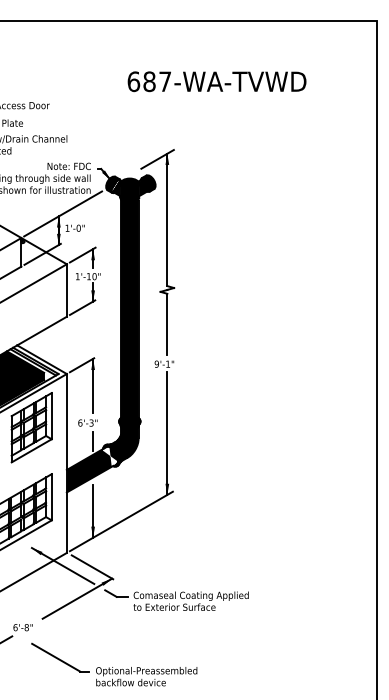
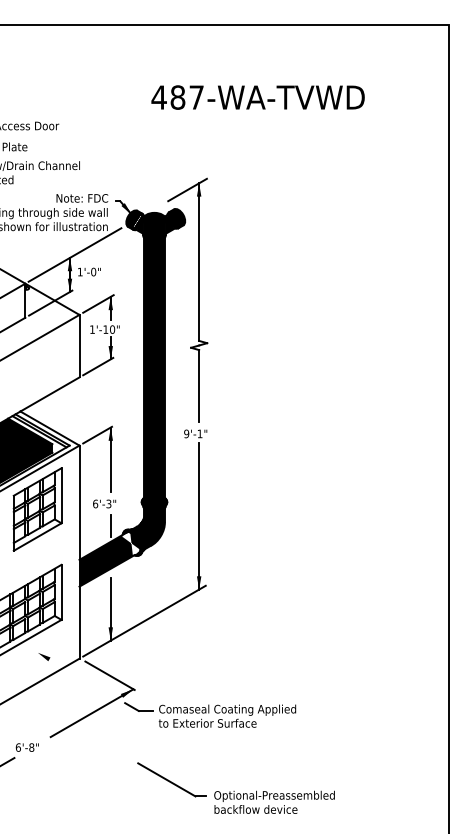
text: (133, 81) -> (158, 97), 687-WA-TVWD -> 487-WA-TVWD
line: (62, 565) -> (74, 673), removed
part: (114, 664) -> (236, 787), moved

